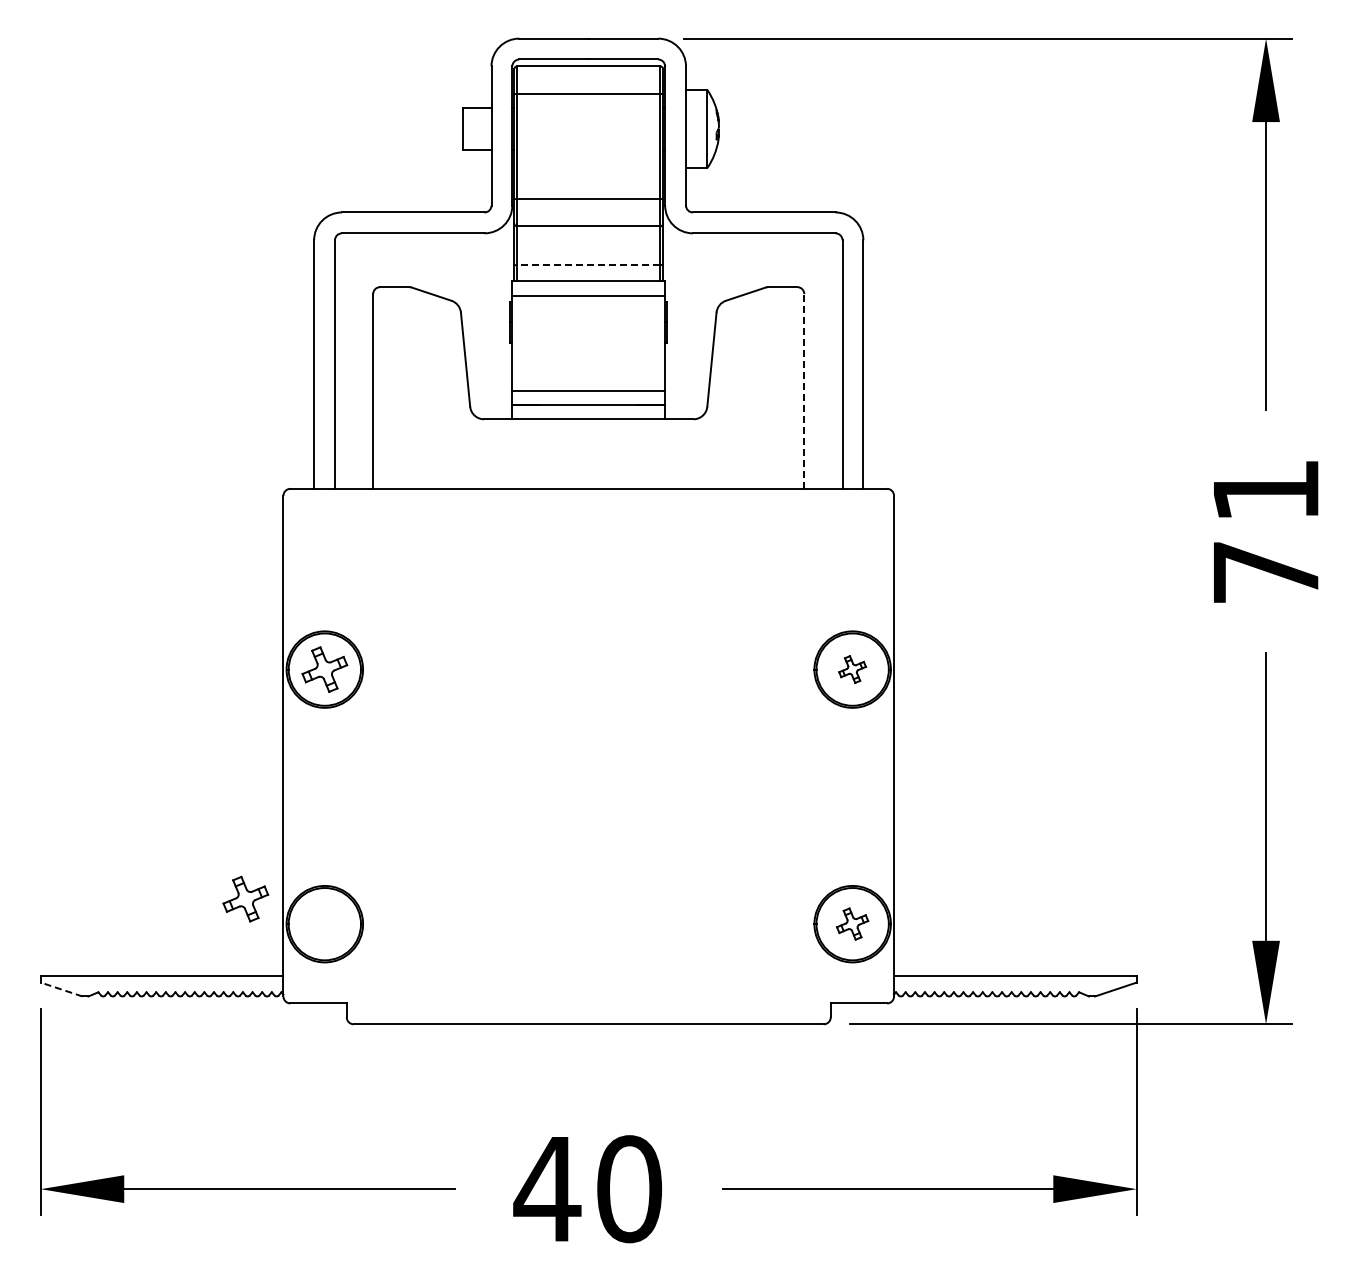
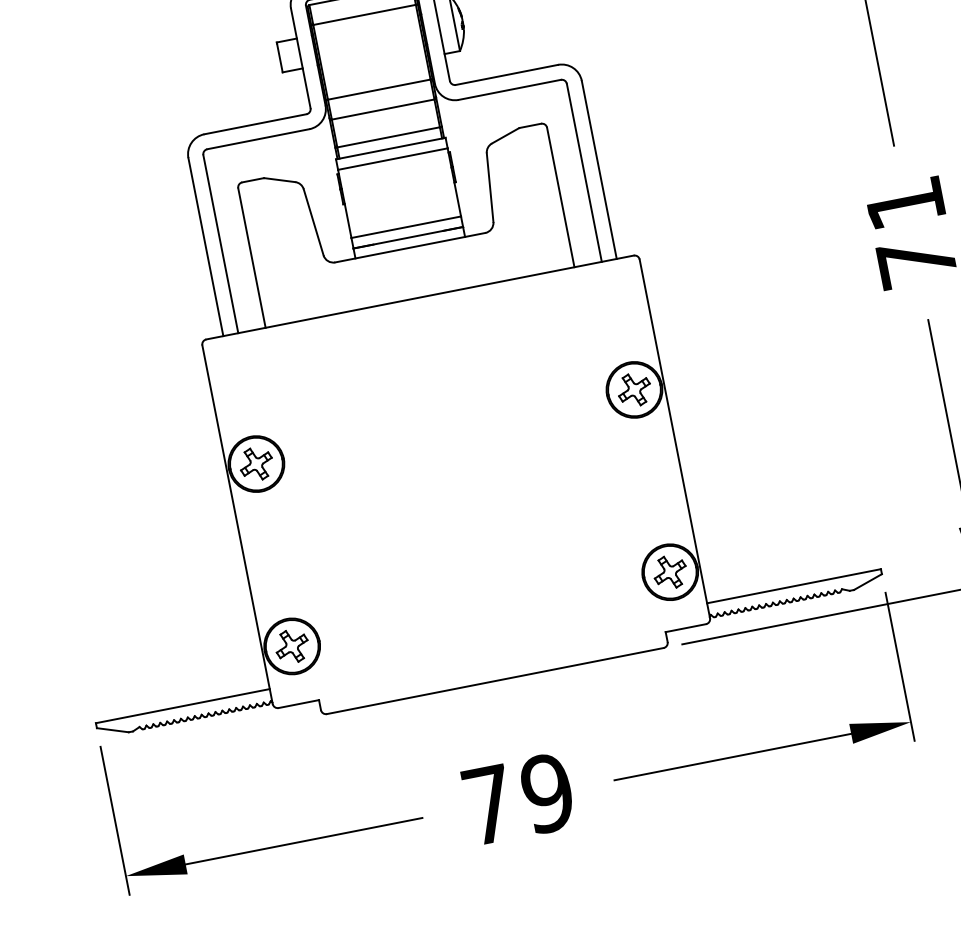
line: (588, 265) -> (388, 137), dashed -> solid
line: (804, 390) -> (560, 196), dashed -> solid
part: (852, 669) -> (634, 389), size x1.67
part: (245, 898) -> (291, 645), moved
part: (852, 923) -> (670, 571), size x1.43
line: (61, 989) -> (112, 730), dashed -> solid
text: (587, 1189) -> (517, 799), 40 -> 79

